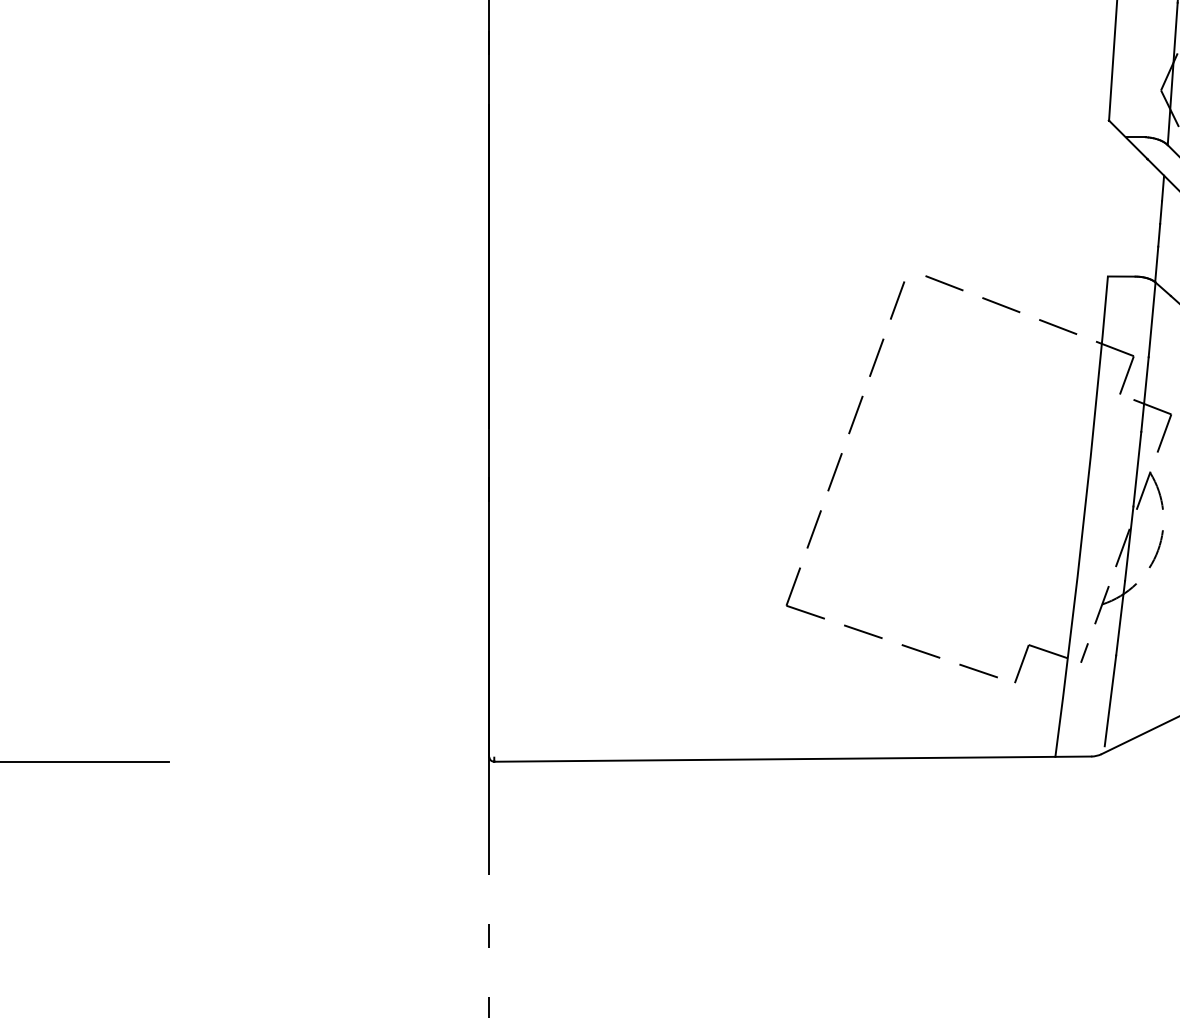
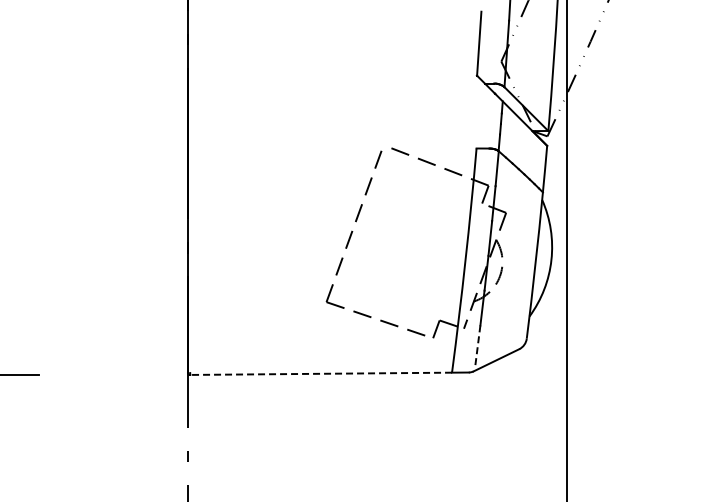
line: (1109, 702) -> (477, 347), solid -> dashed
line: (775, 758) -> (321, 373), solid -> dashed

